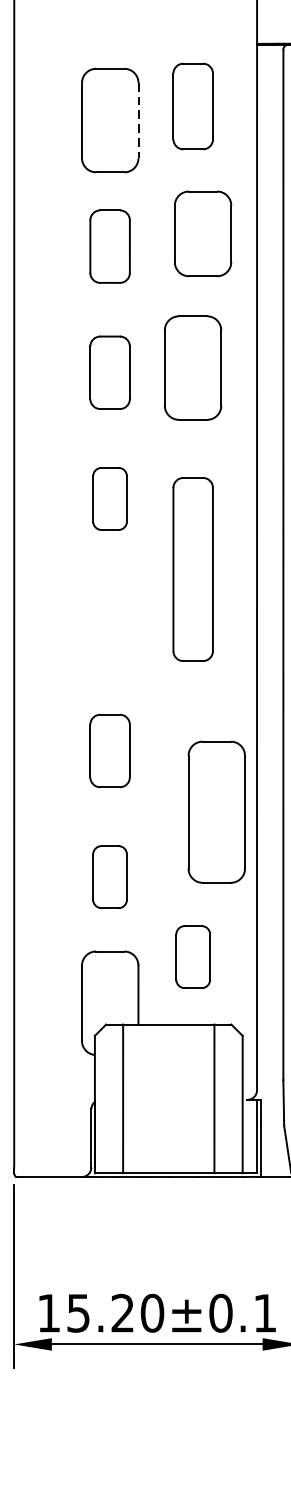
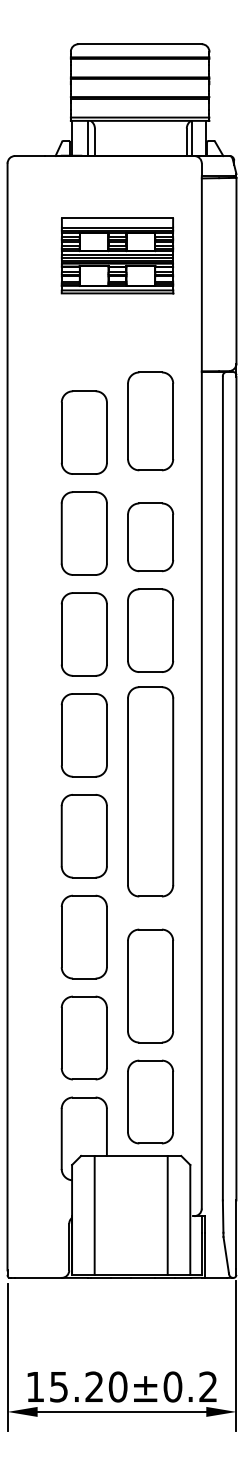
part: (192, 106) -> (150, 421), size x1.43
line: (137, 121) -> (106, 433), dashed -> solid
part: (202, 234) -> (150, 537), moved
part: (109, 246) -> (83, 533), size x1.43
part: (109, 372) -> (83, 634), size x1.43
part: (109, 499) -> (83, 735), size x1.67
part: (192, 569) -> (150, 791), size x1.43
part: (109, 625) -> (83, 836), added
part: (109, 750) -> (83, 936), size x1.43
part: (216, 811) -> (150, 985), moved
part: (109, 876) -> (83, 1037), size x1.67
part: (192, 956) -> (150, 1101), size x1.67
text: (264, 1312) -> (207, 1386), 15.20±0.1 -> 15.20±0.2

